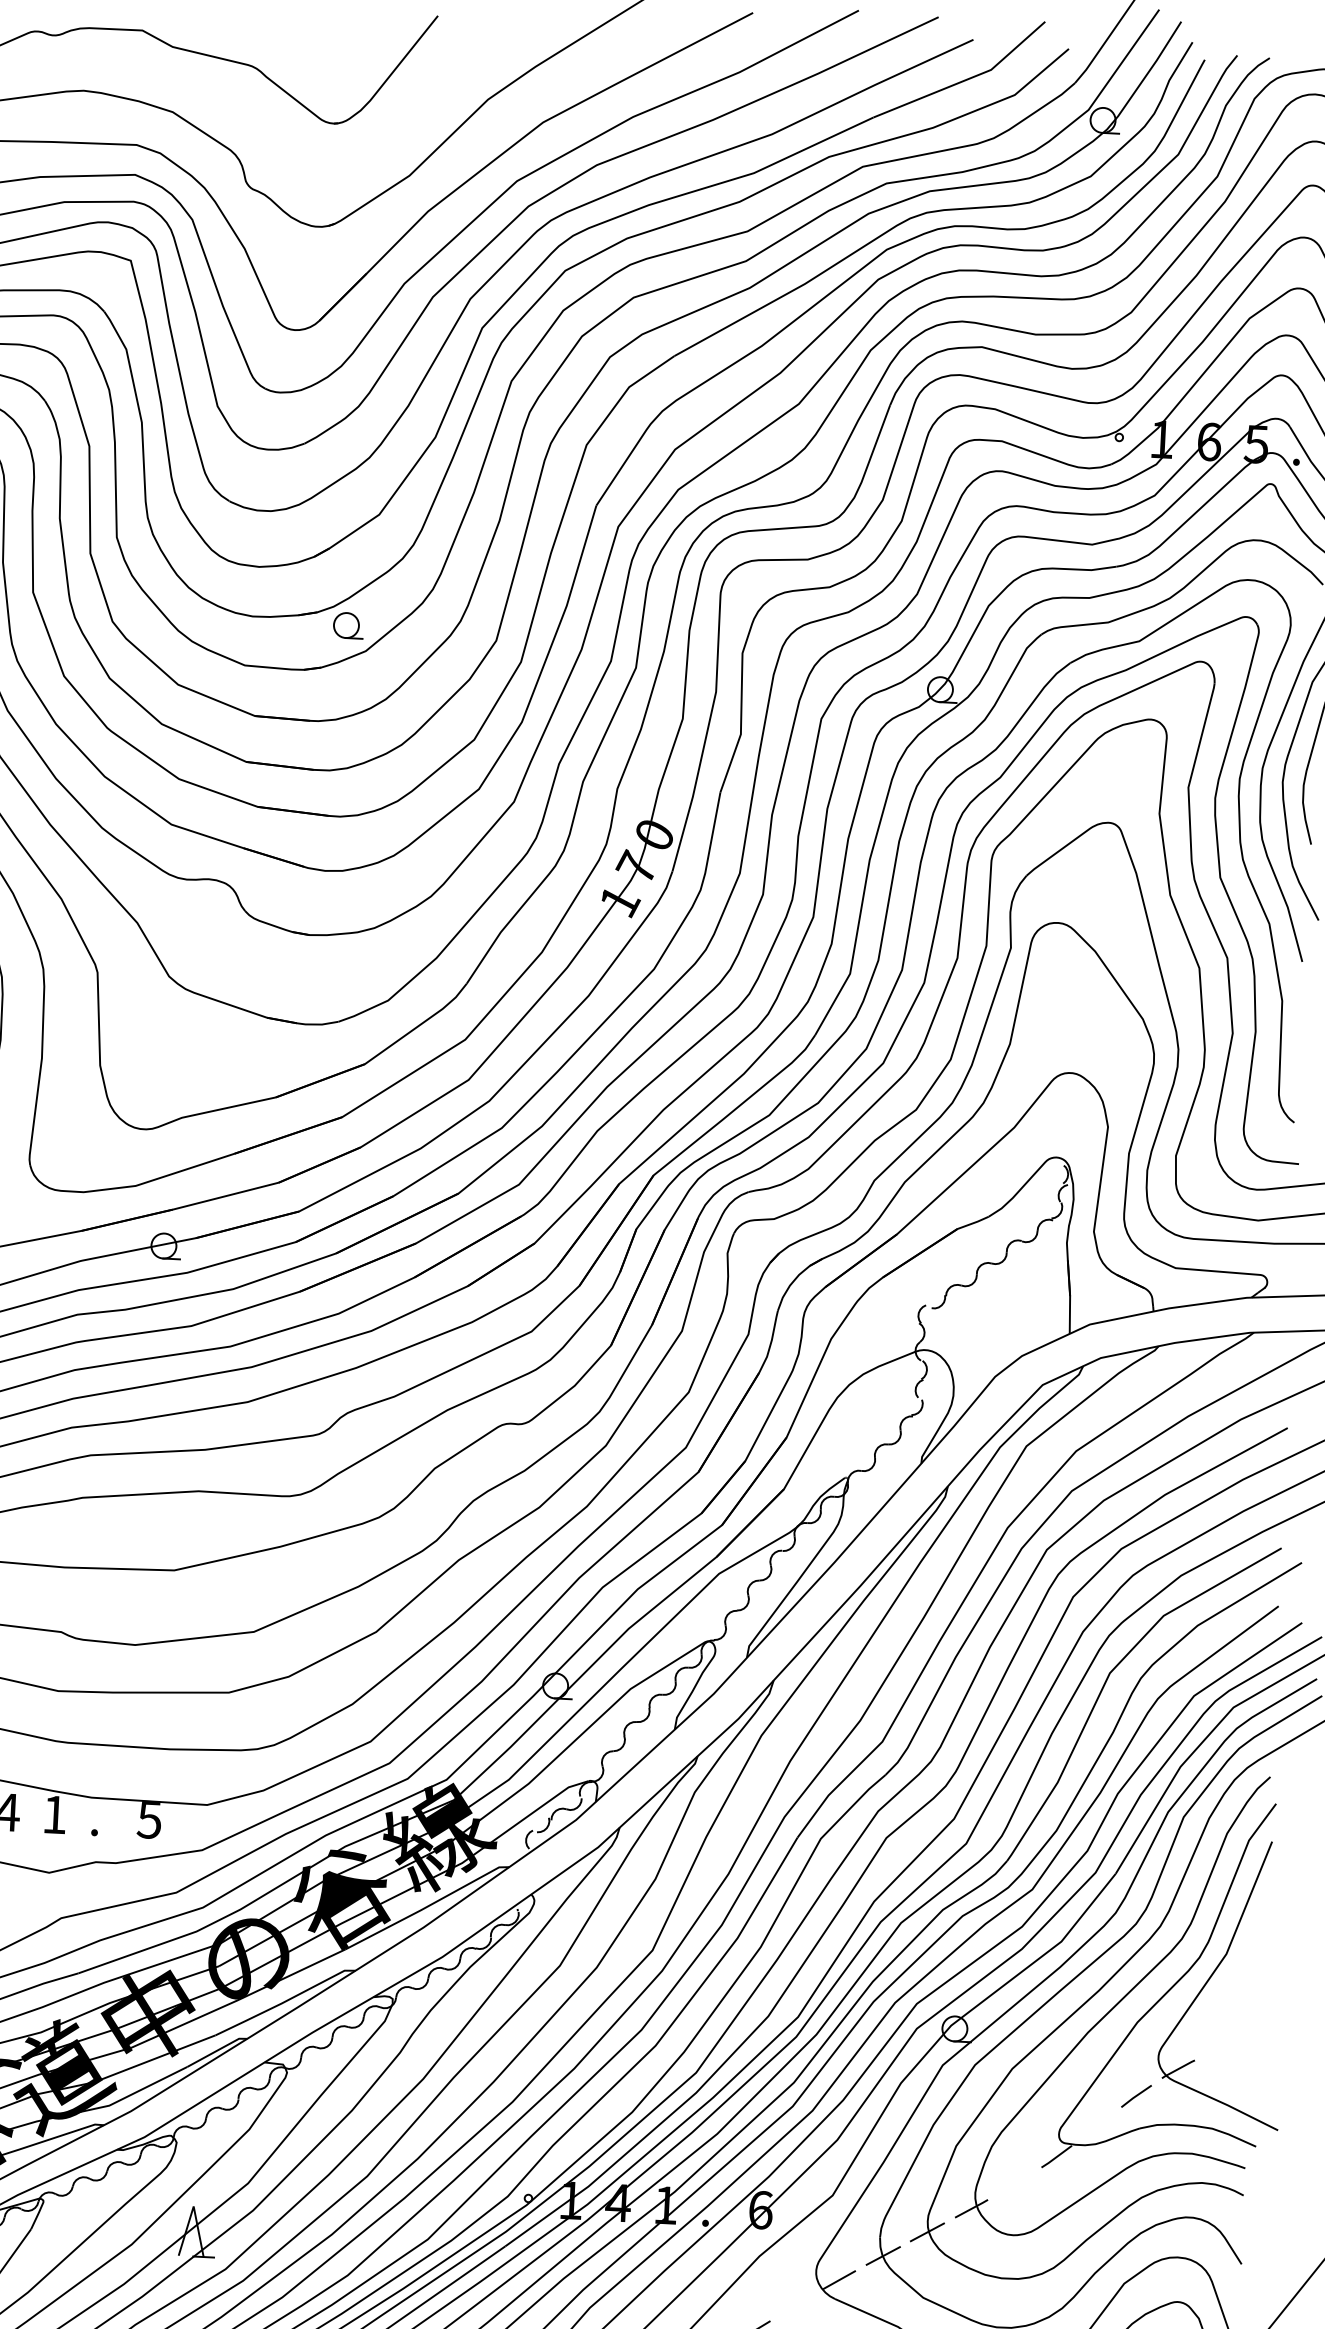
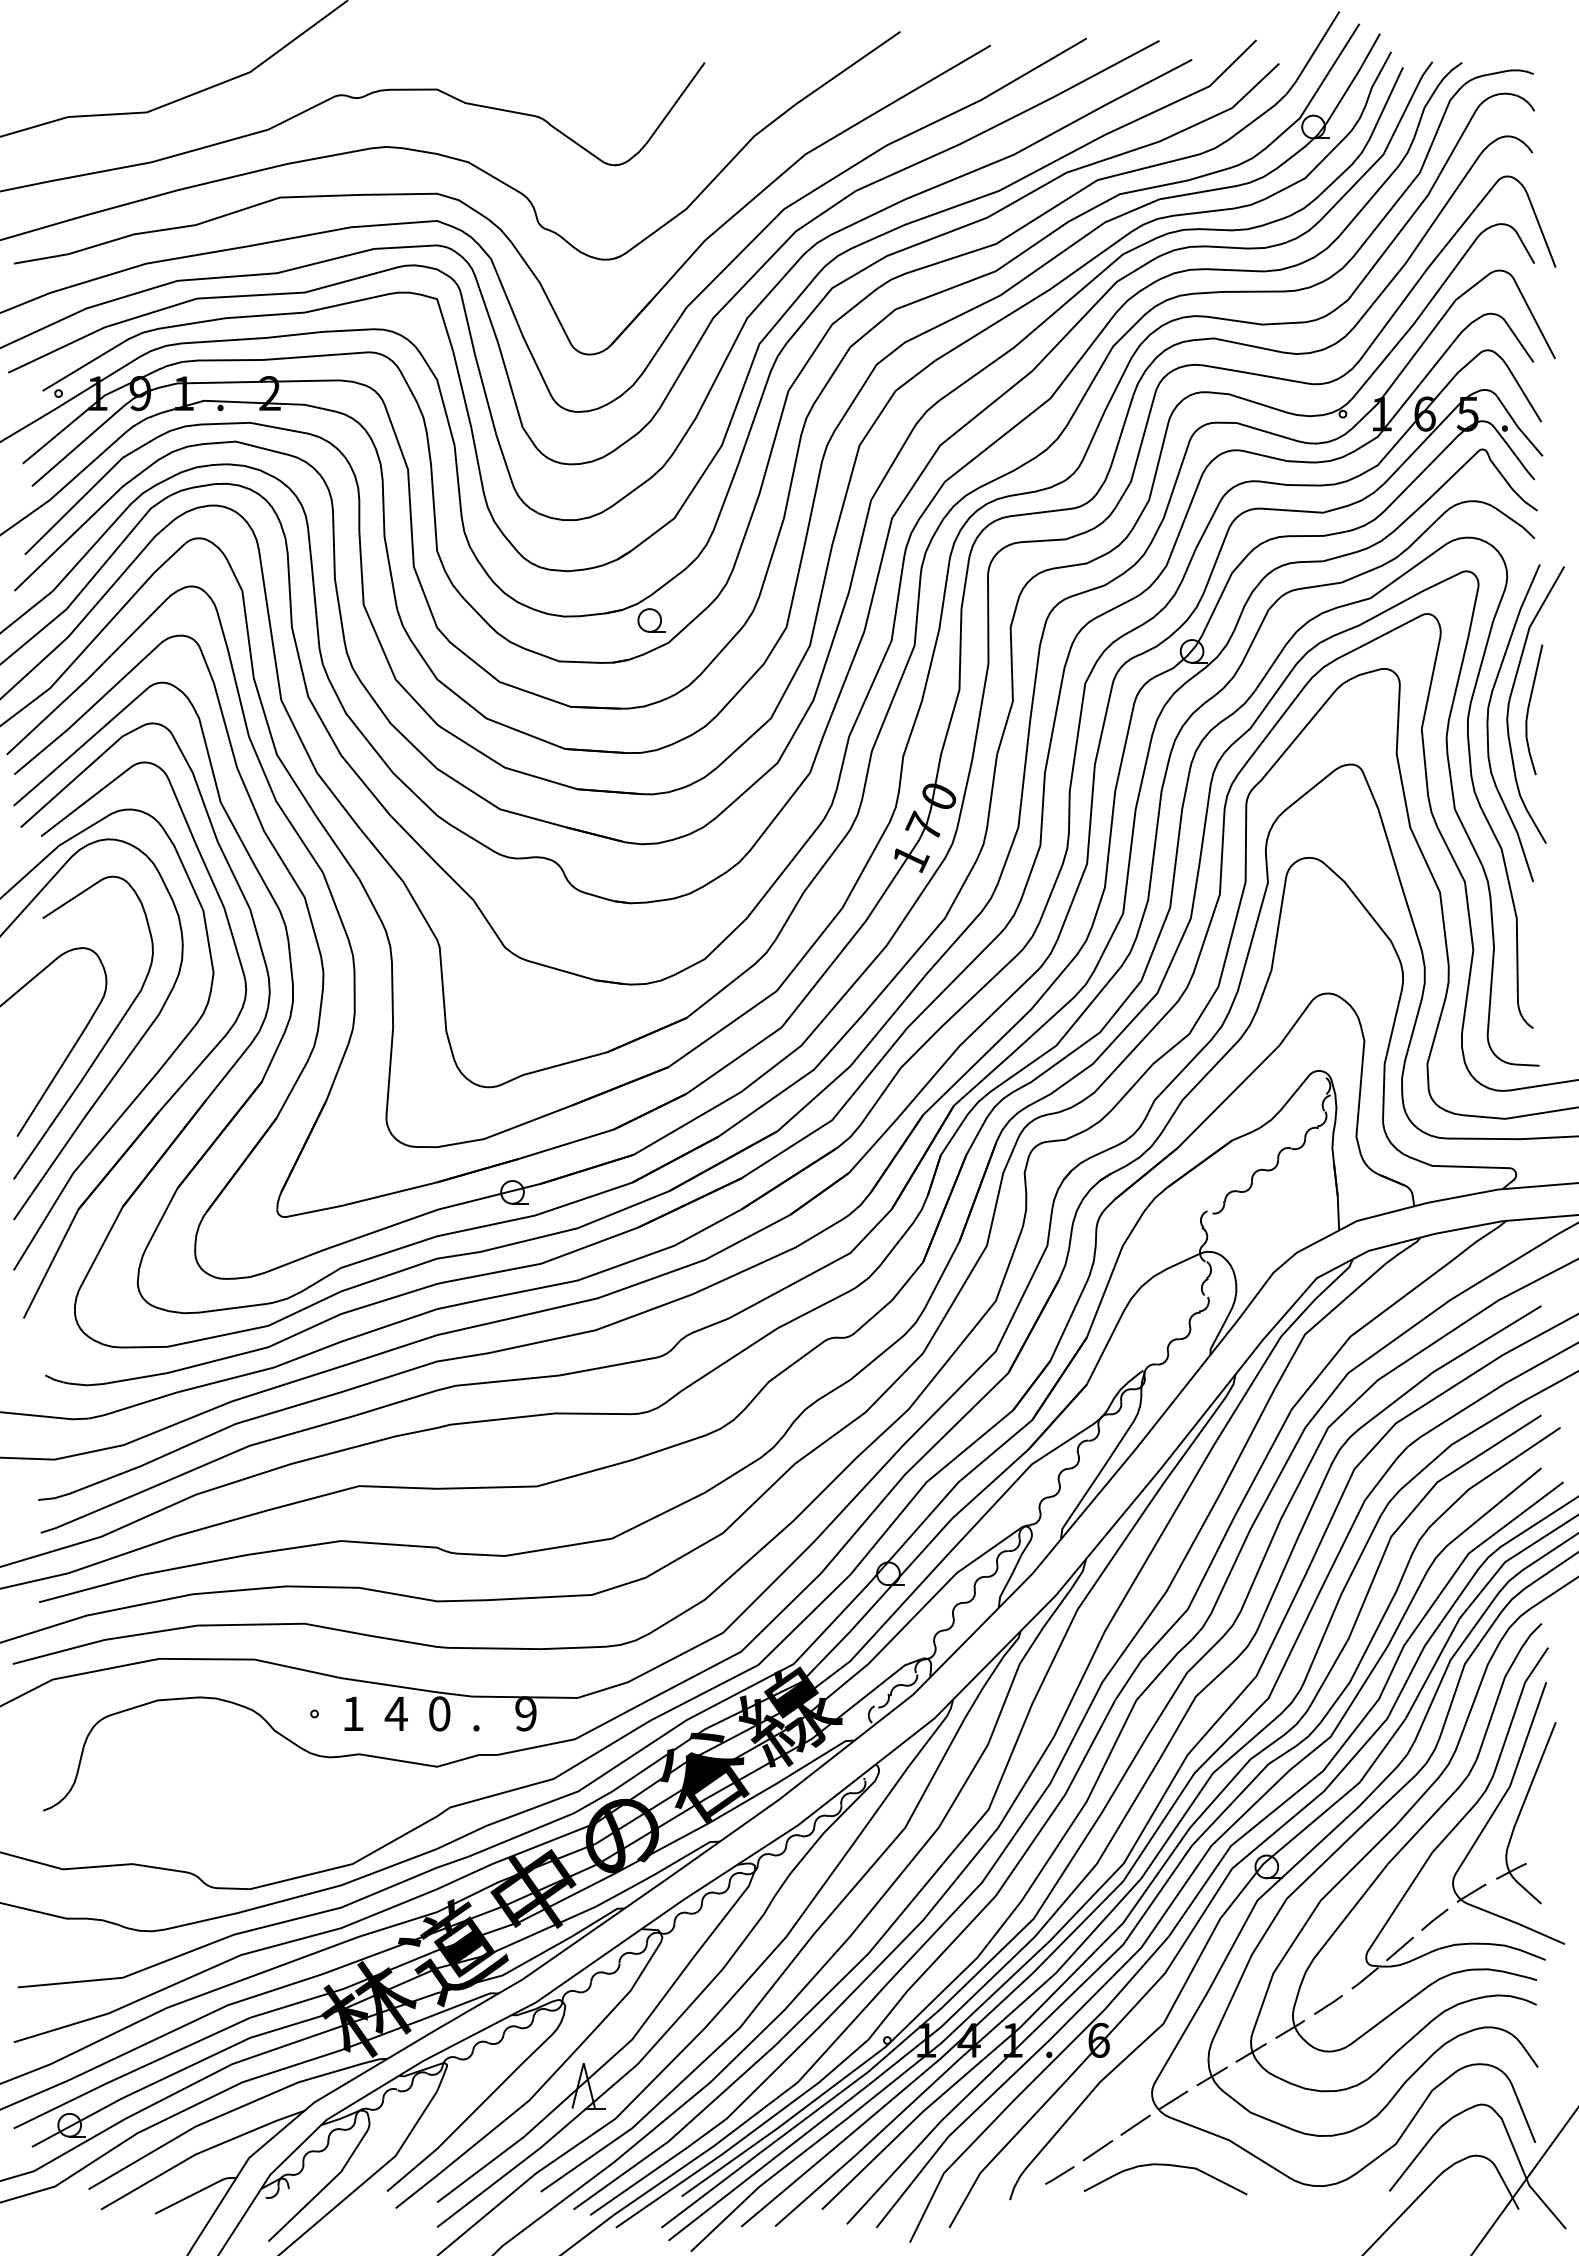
text: (54, 1814) -> (439, 1713), 1 -> 0
text: (149, 1819) -> (525, 1713), 5 -> 9
part: (1243, 1984) -> (1526, 1813), added
line: (1096, 2125) -> (1399, 1948), added
line: (1015, 2183) -> (1328, 2004), added
line: (796, 2304) -> (1135, 2124), added

